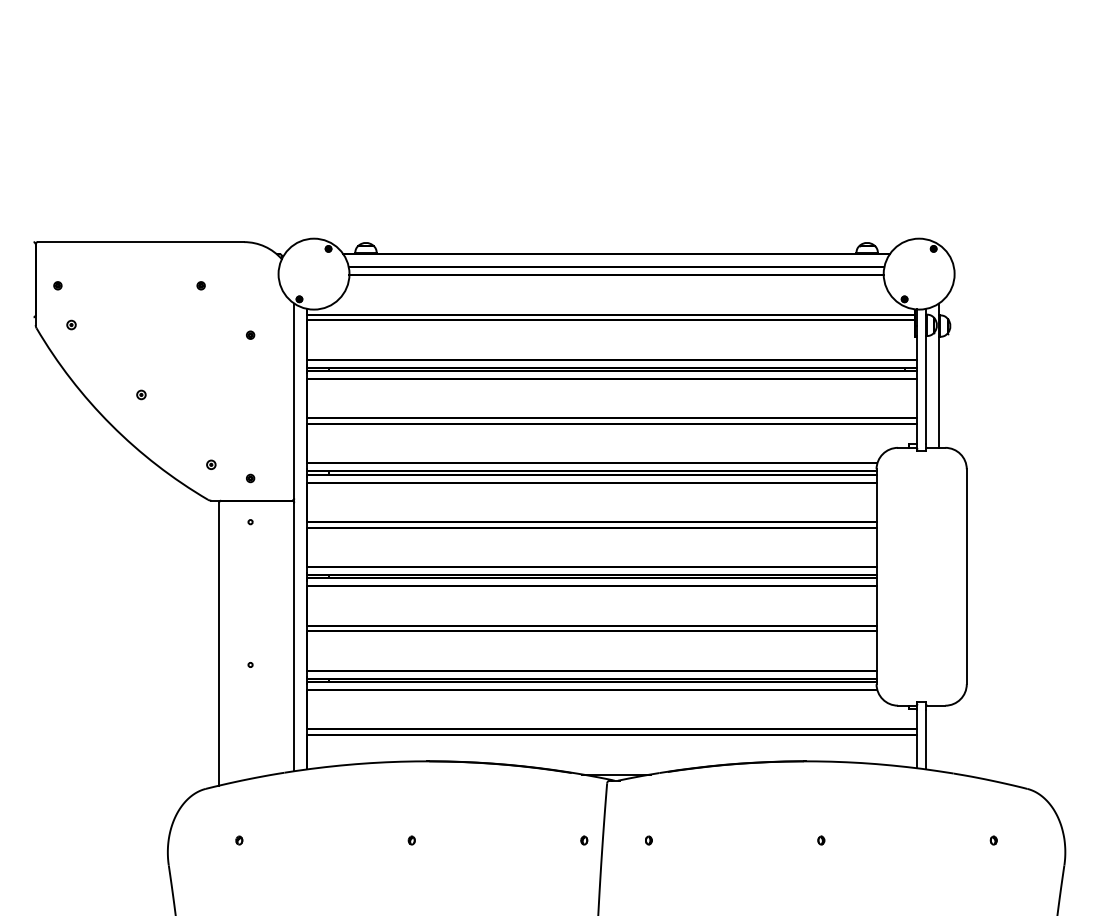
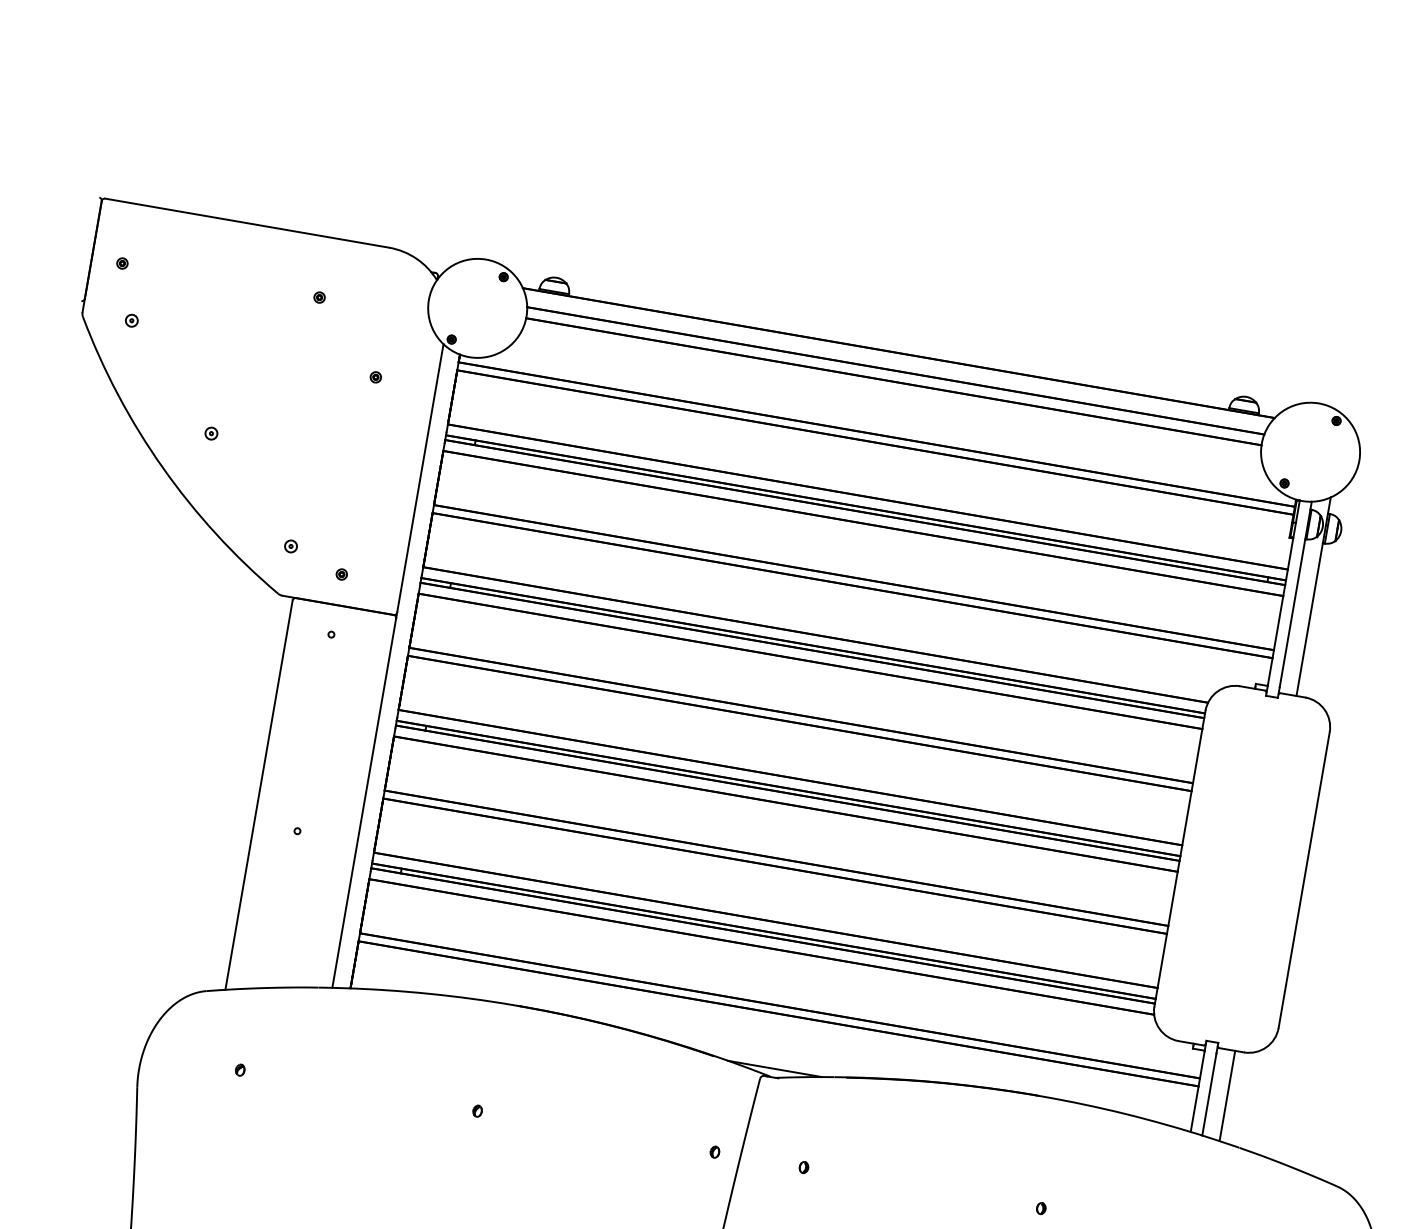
line: (938, 738) -> (1226, 1095), added

